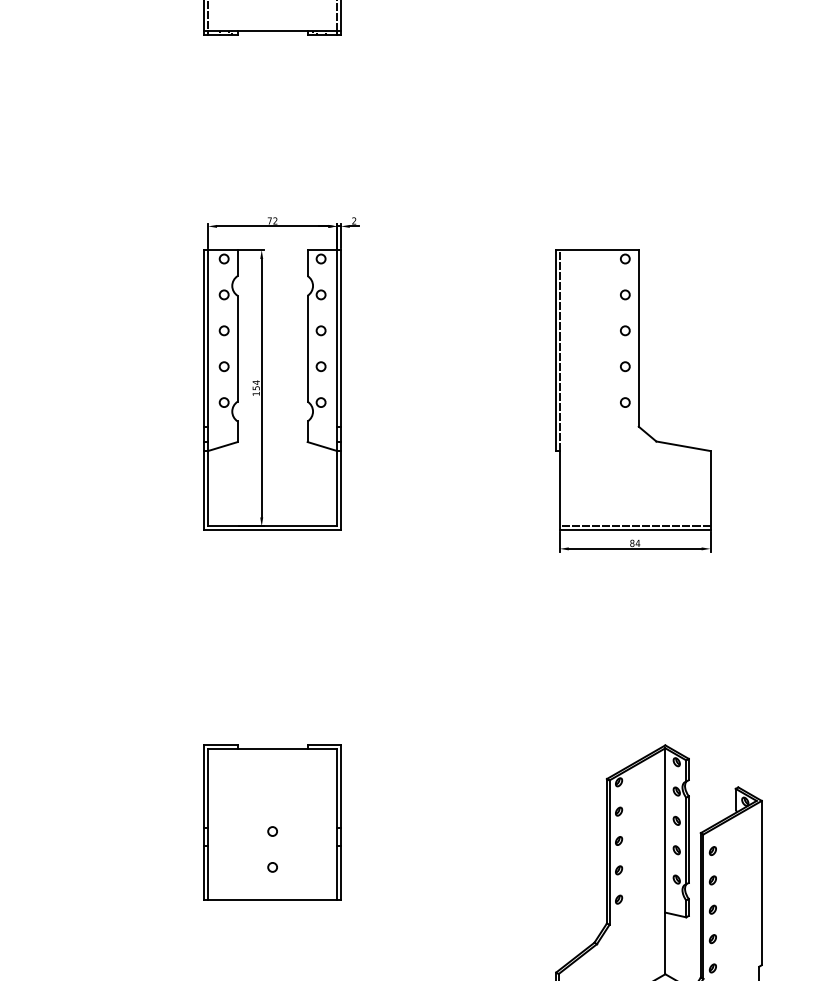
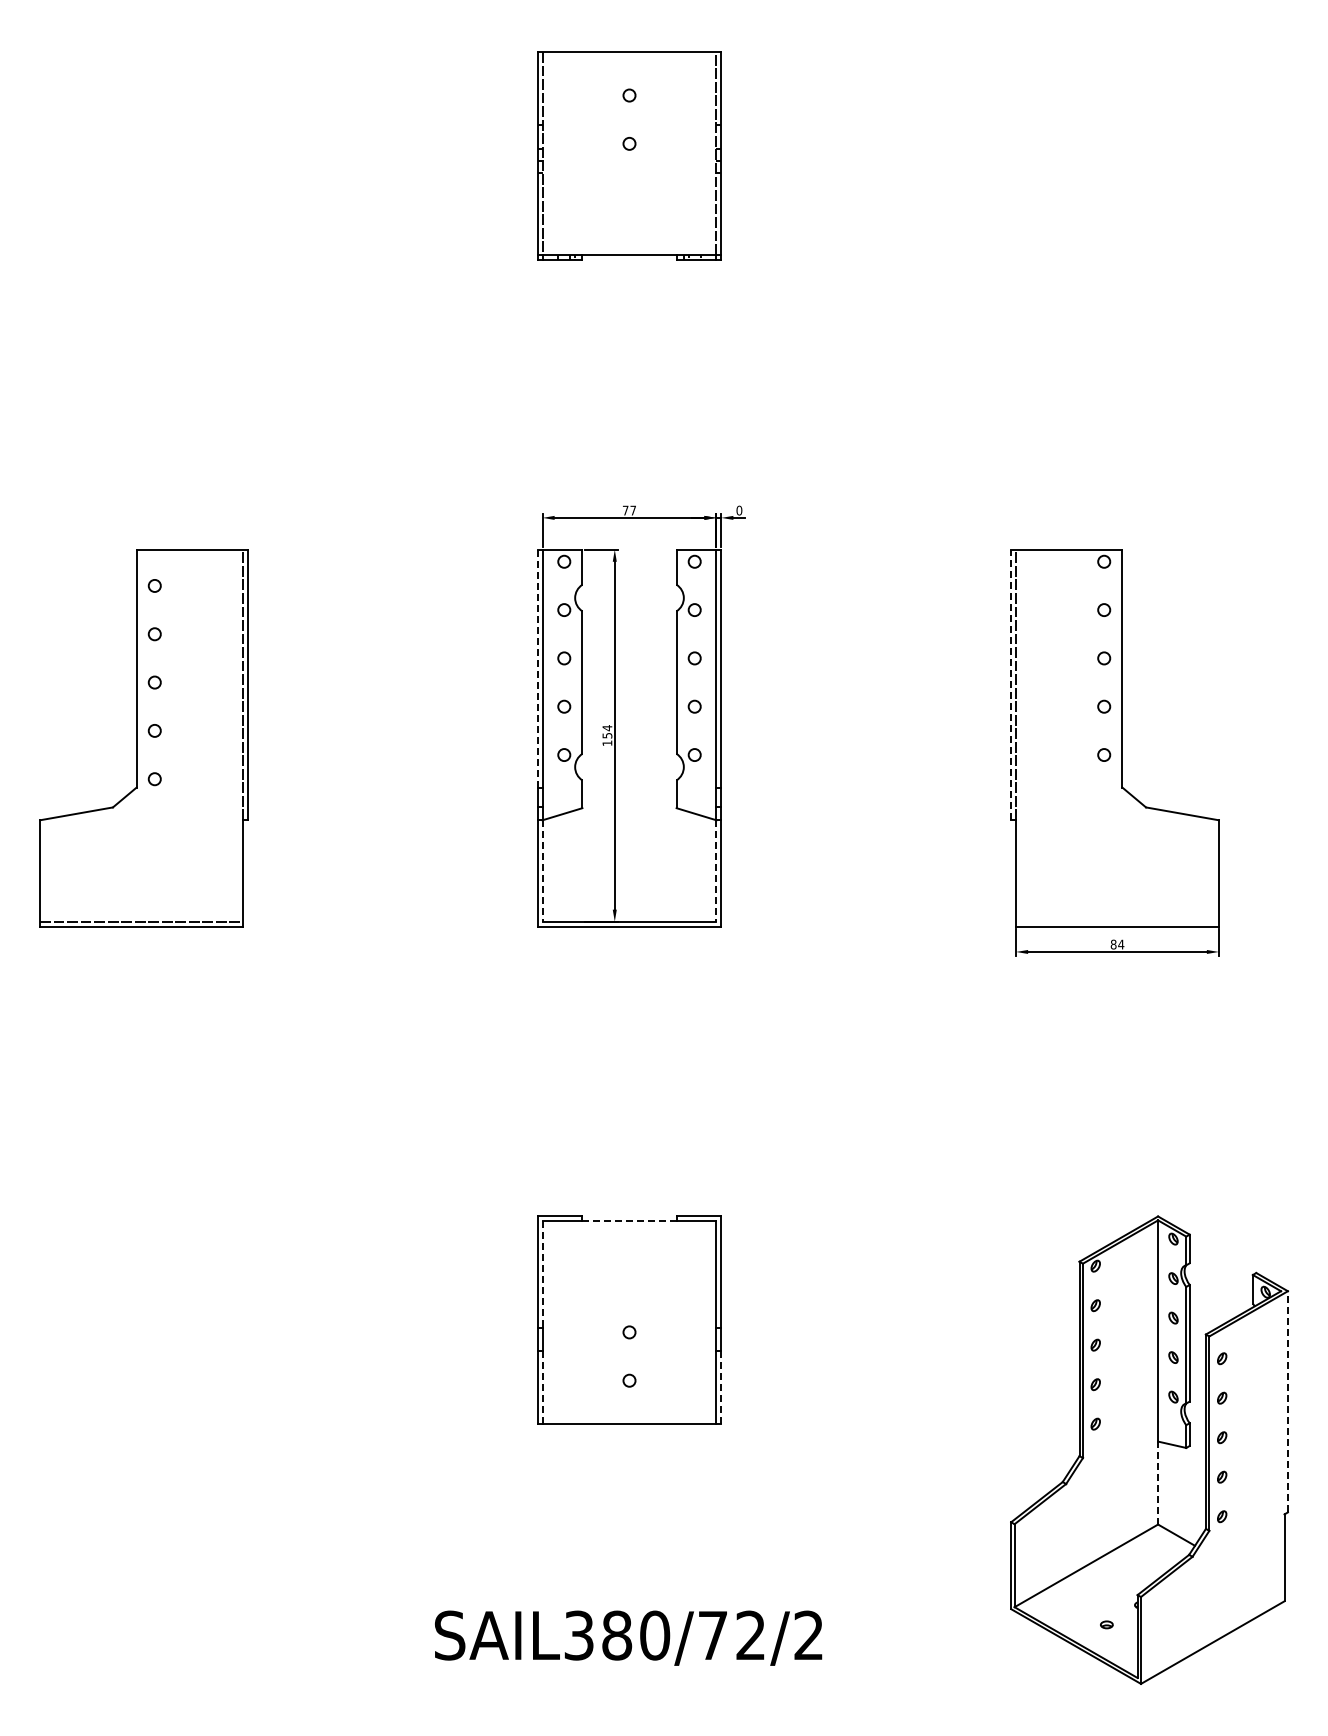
text: (274, 220) -> (632, 510), 72 -> 77
text: (354, 220) -> (739, 510), 2 -> 0
line: (204, 338) -> (537, 668), solid -> dashed
line: (556, 350) -> (1011, 684), solid -> dashed
line: (208, 489) -> (542, 871), solid -> dashed
line: (337, 489) -> (716, 871), solid -> dashed
line: (635, 526) -> (1117, 921), removed
line: (273, 749) -> (630, 1221), solid -> dashed
line: (208, 788) -> (542, 1274), solid -> dashed
line: (208, 873) -> (542, 1388), solid -> dashed
line: (341, 873) -> (721, 1388), solid -> dashed
line: (761, 882) -> (1287, 1401), solid -> dashed
line: (665, 943) -> (1158, 1482), solid -> dashed

